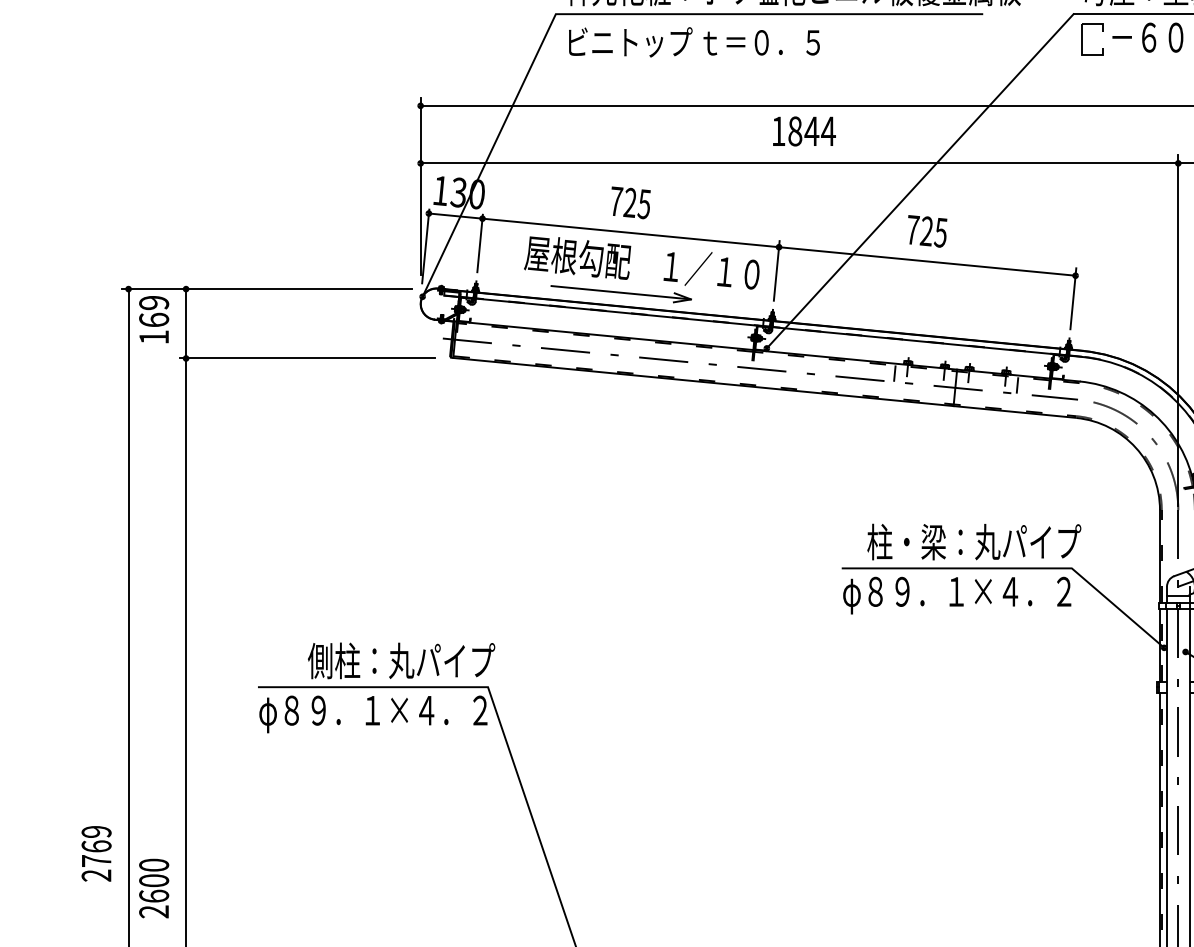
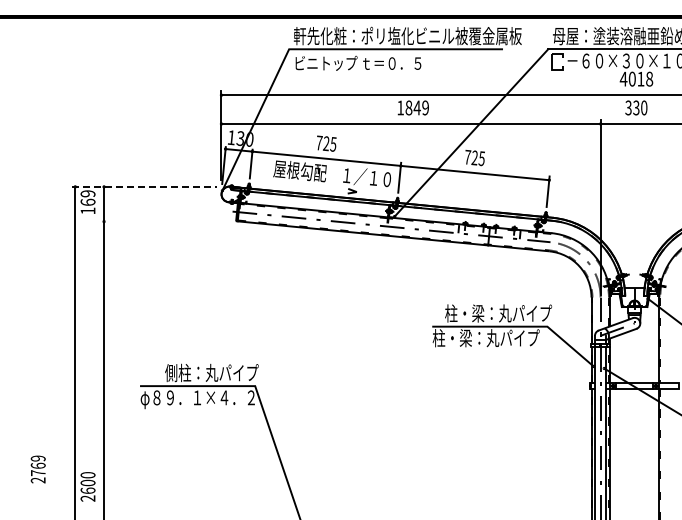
text: (828, 130) -> (425, 107), 1844 -> 1849
line: (268, 288) -> (145, 186), solid -> dashed
line: (620, 292) -> (321, 188), removed
line: (306, 358) -> (164, 221), removed
text: (956, 594) -> (489, 339), φ８９．１×４．２ -> 柱・梁：丸パイプ
text: (95, 853) -> (37, 469), moved

